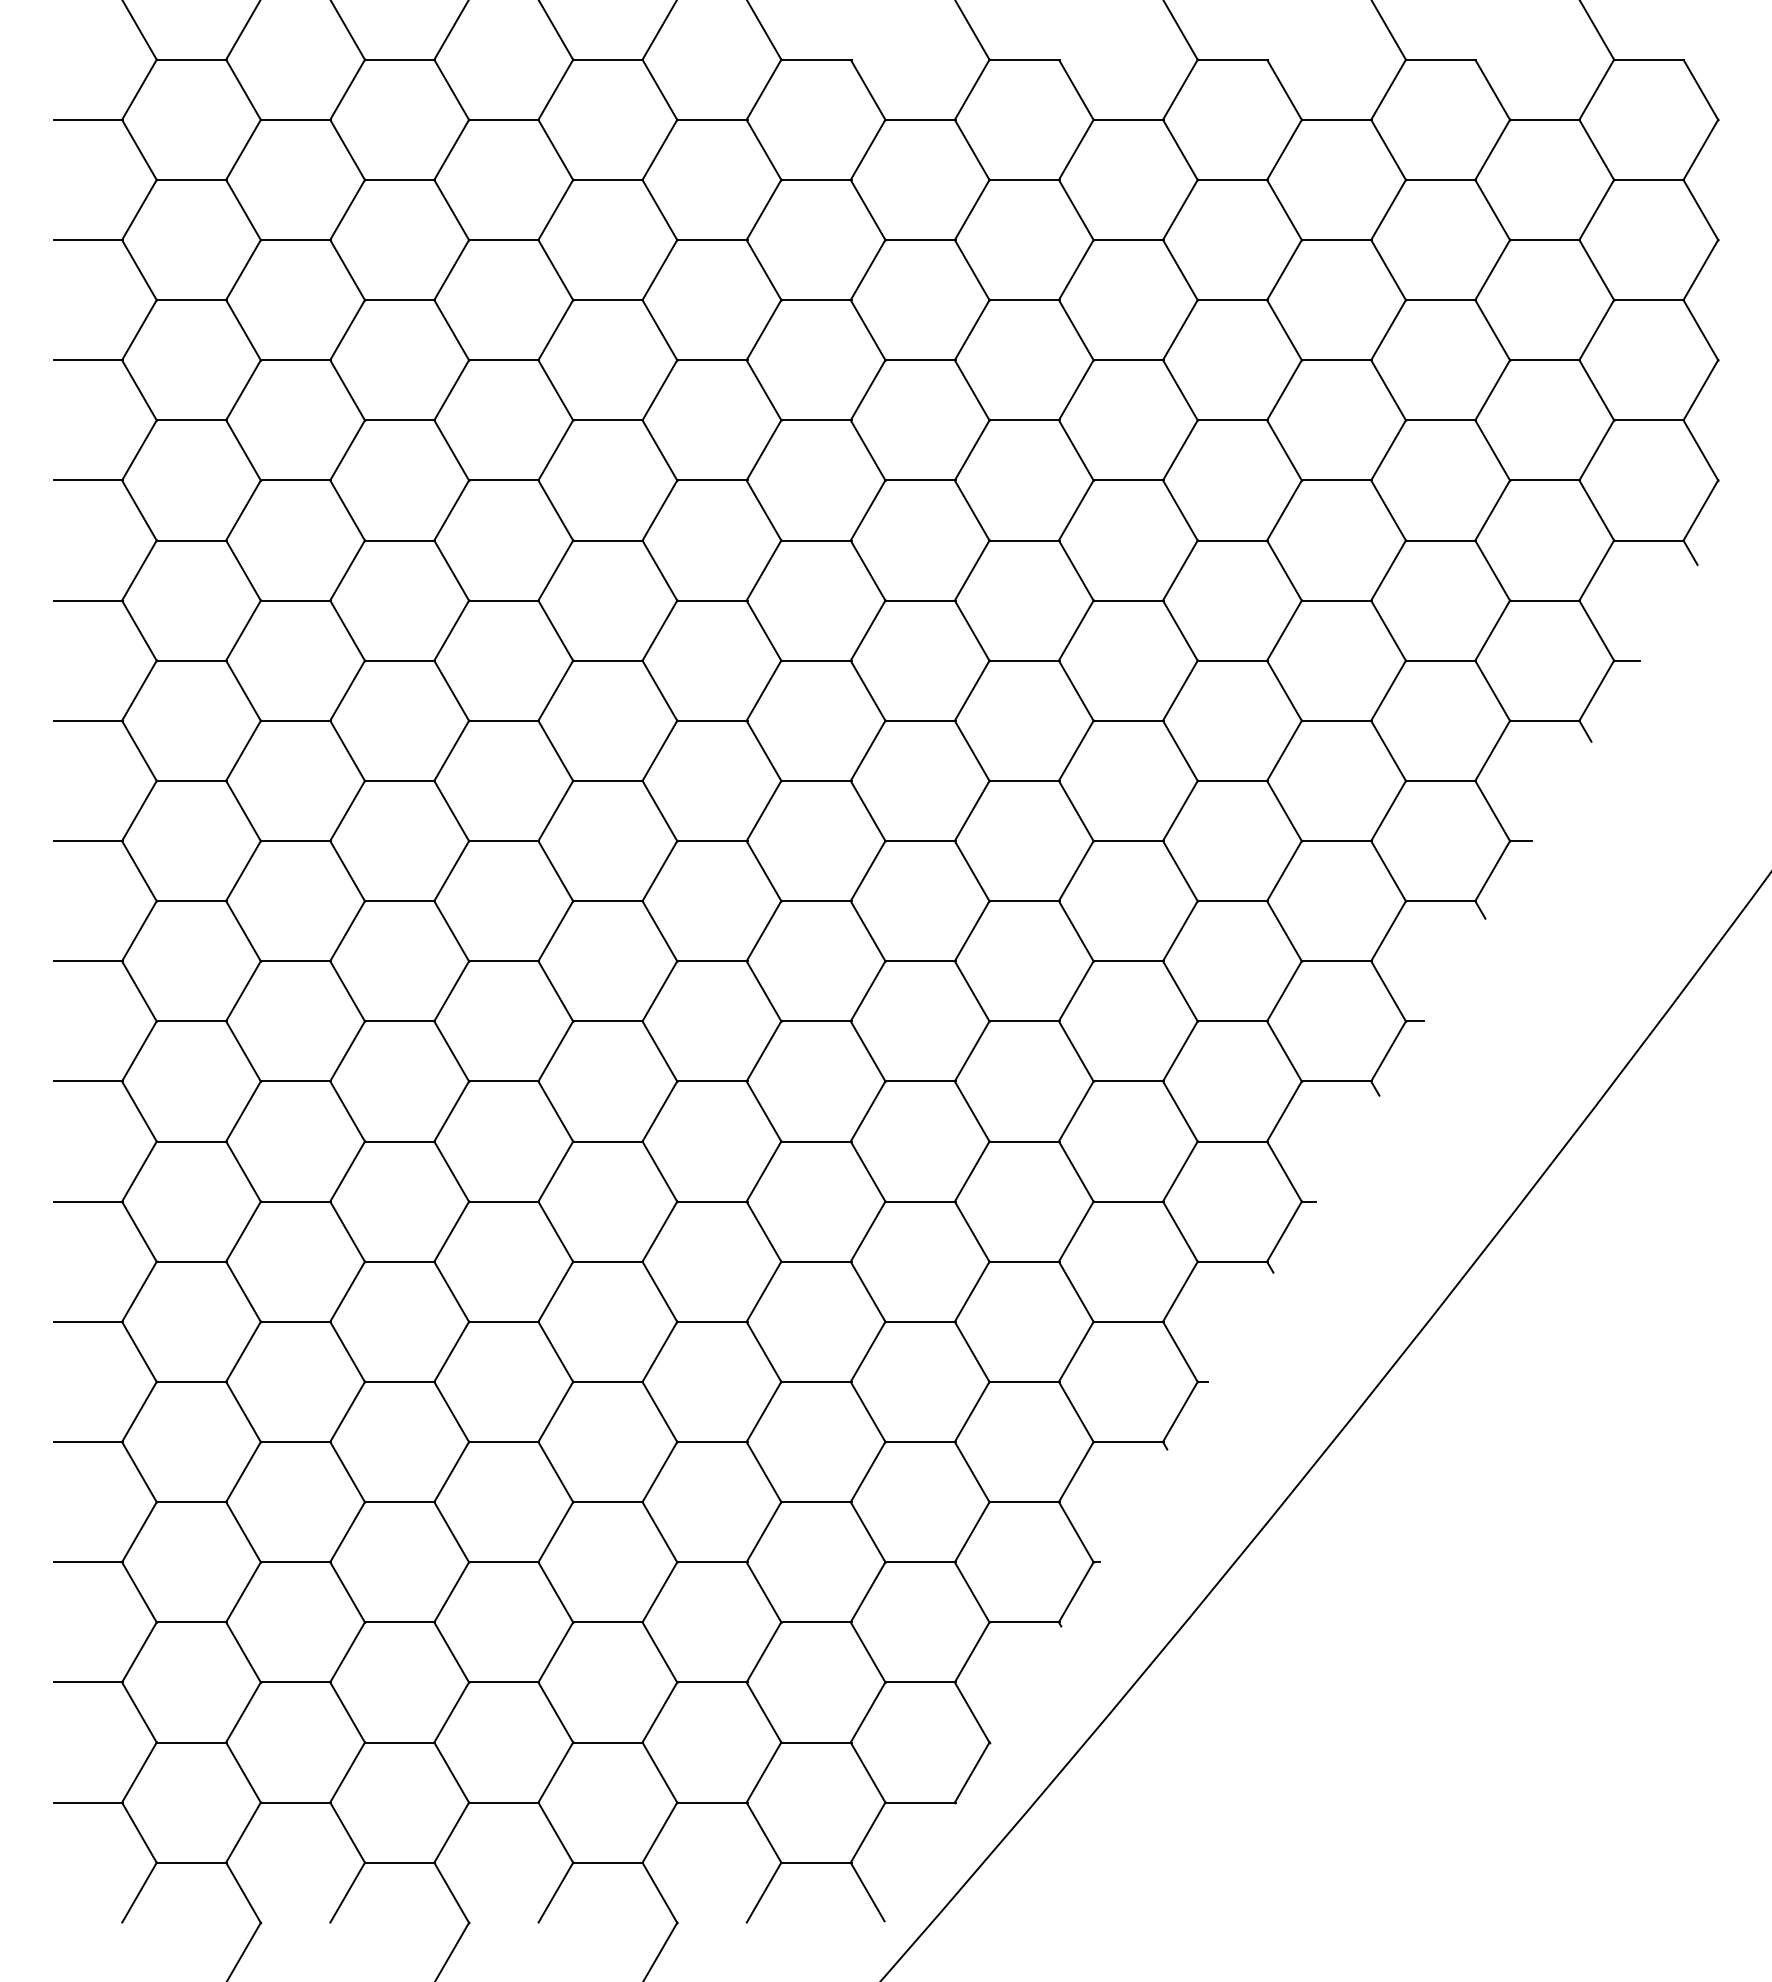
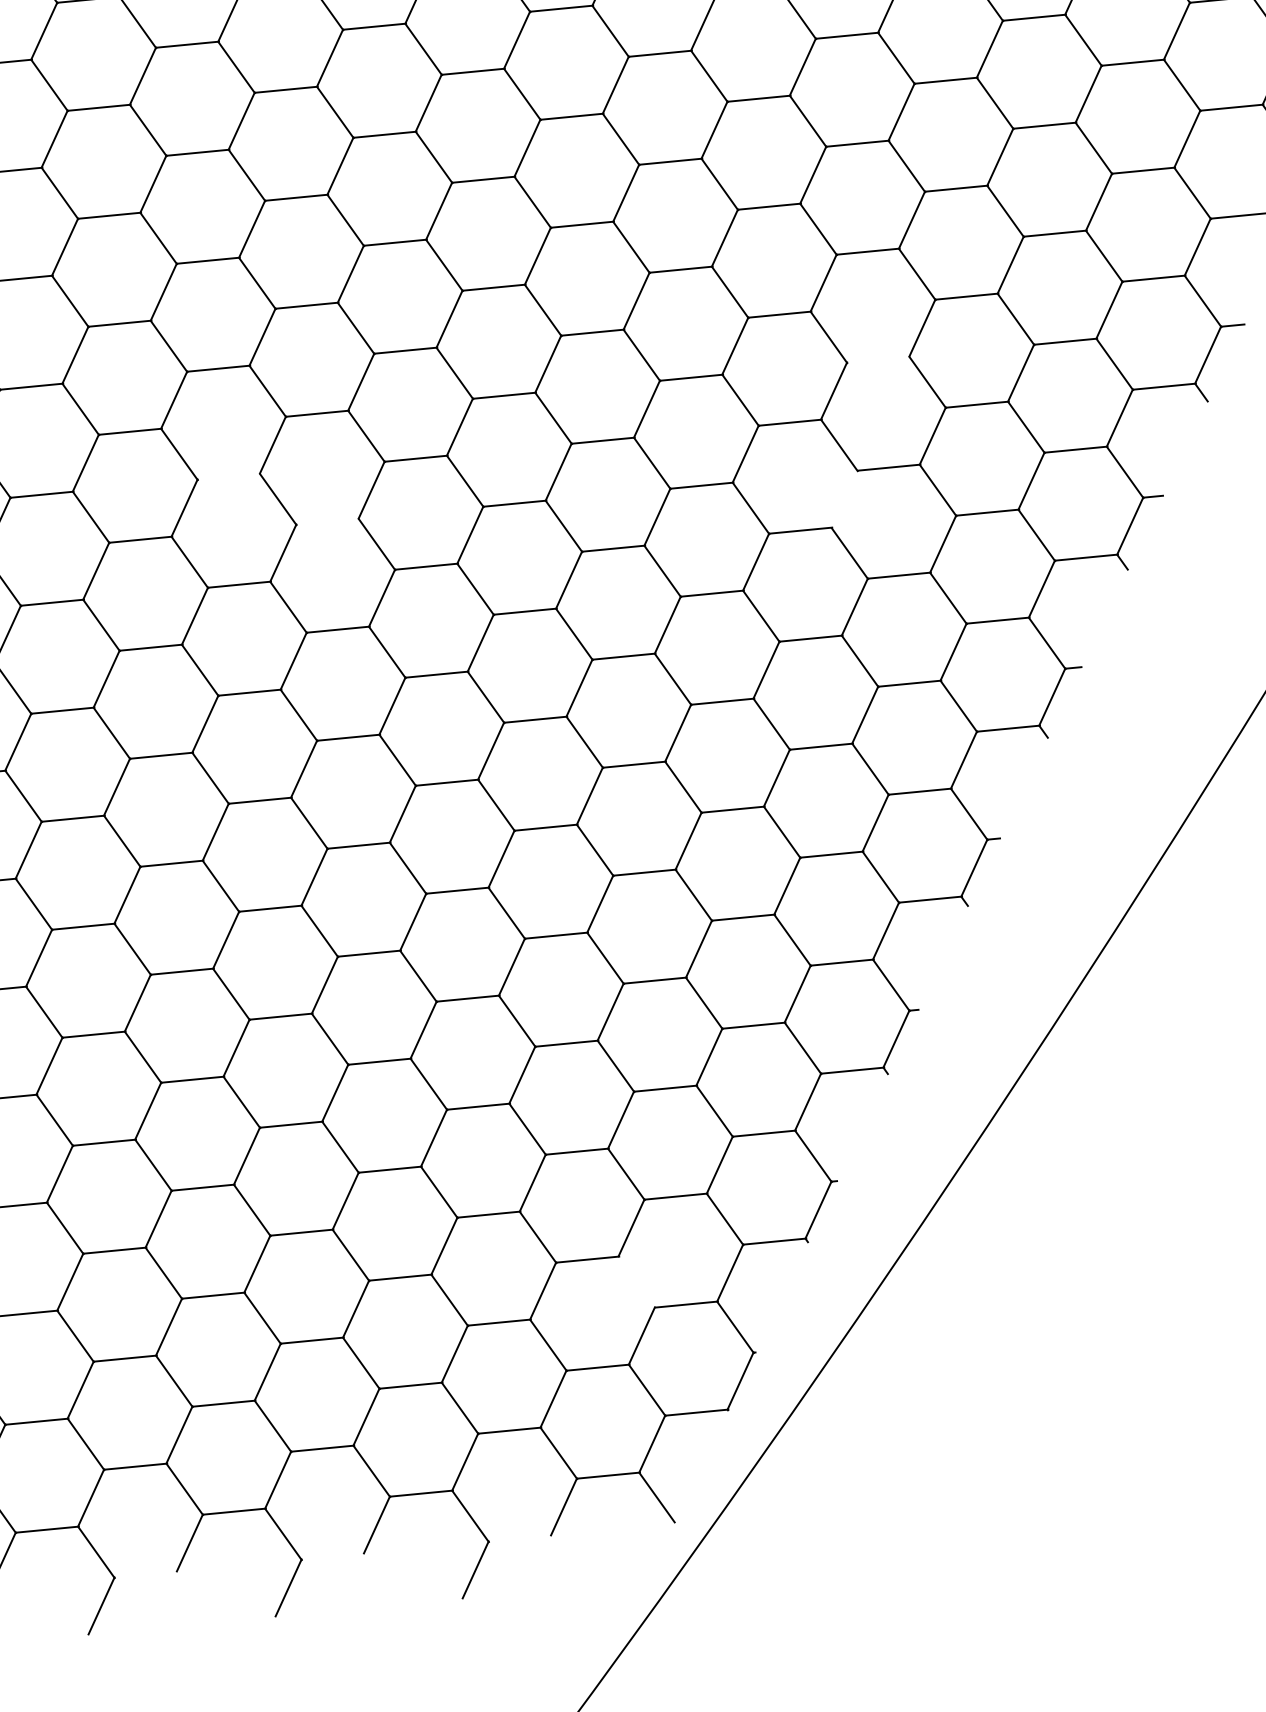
line: (1232, 660) -> (878, 359), removed
line: (504, 720) -> (229, 476), removed
line: (608, 780) -> (327, 521), removed
line: (1180, 810) -> (844, 498), removed
line: (868, 1652) -> (637, 1282), removed

